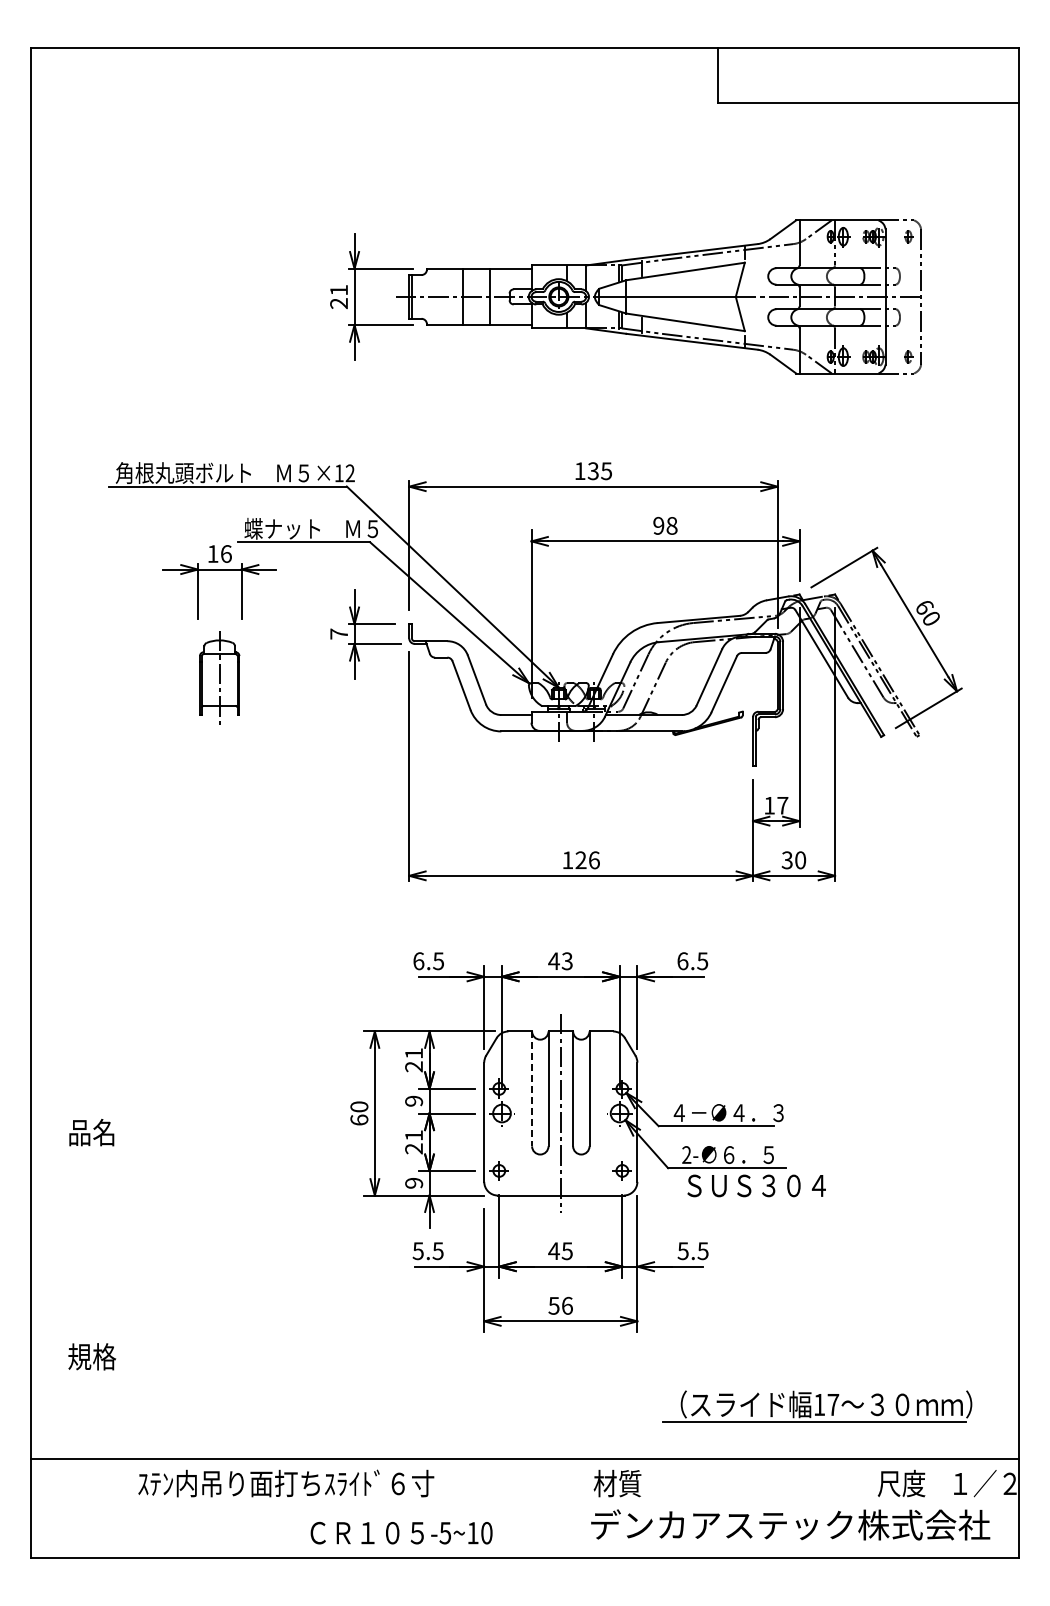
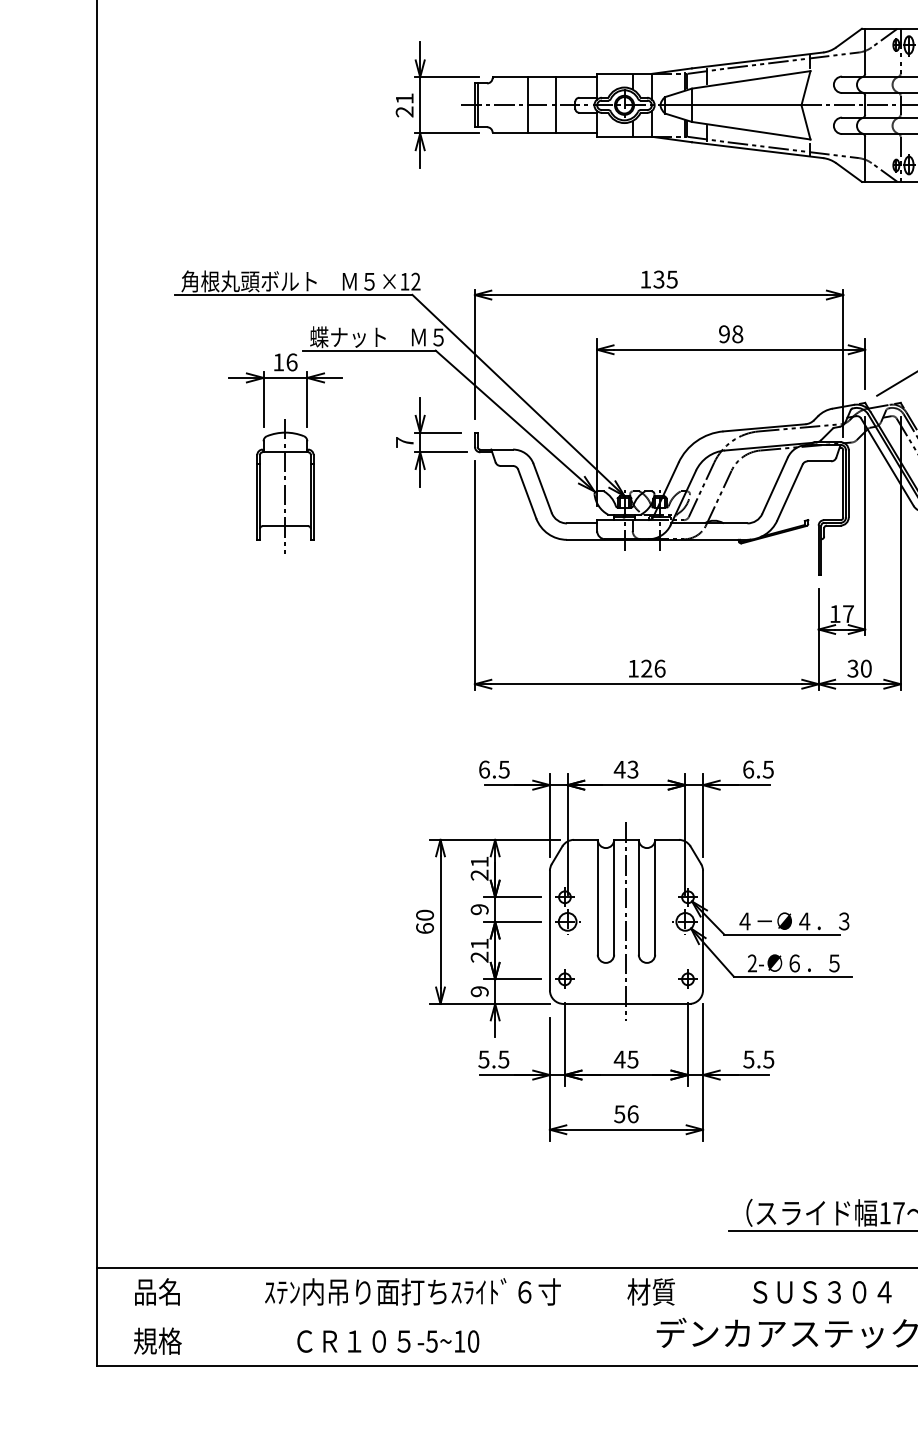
part: (219, 677) -> (285, 485), size x1.43
line: (532, 1089) -> (598, 897), dashed -> solid
text: (91, 1132) -> (157, 1291), moved
text: (756, 1185) -> (822, 1291), moved
text: (92, 1356) -> (158, 1340), moved
text: (286, 1483) -> (413, 1291), moved
text: (617, 1483) -> (651, 1291), moved
text: (401, 1532) -> (388, 1340), moved

